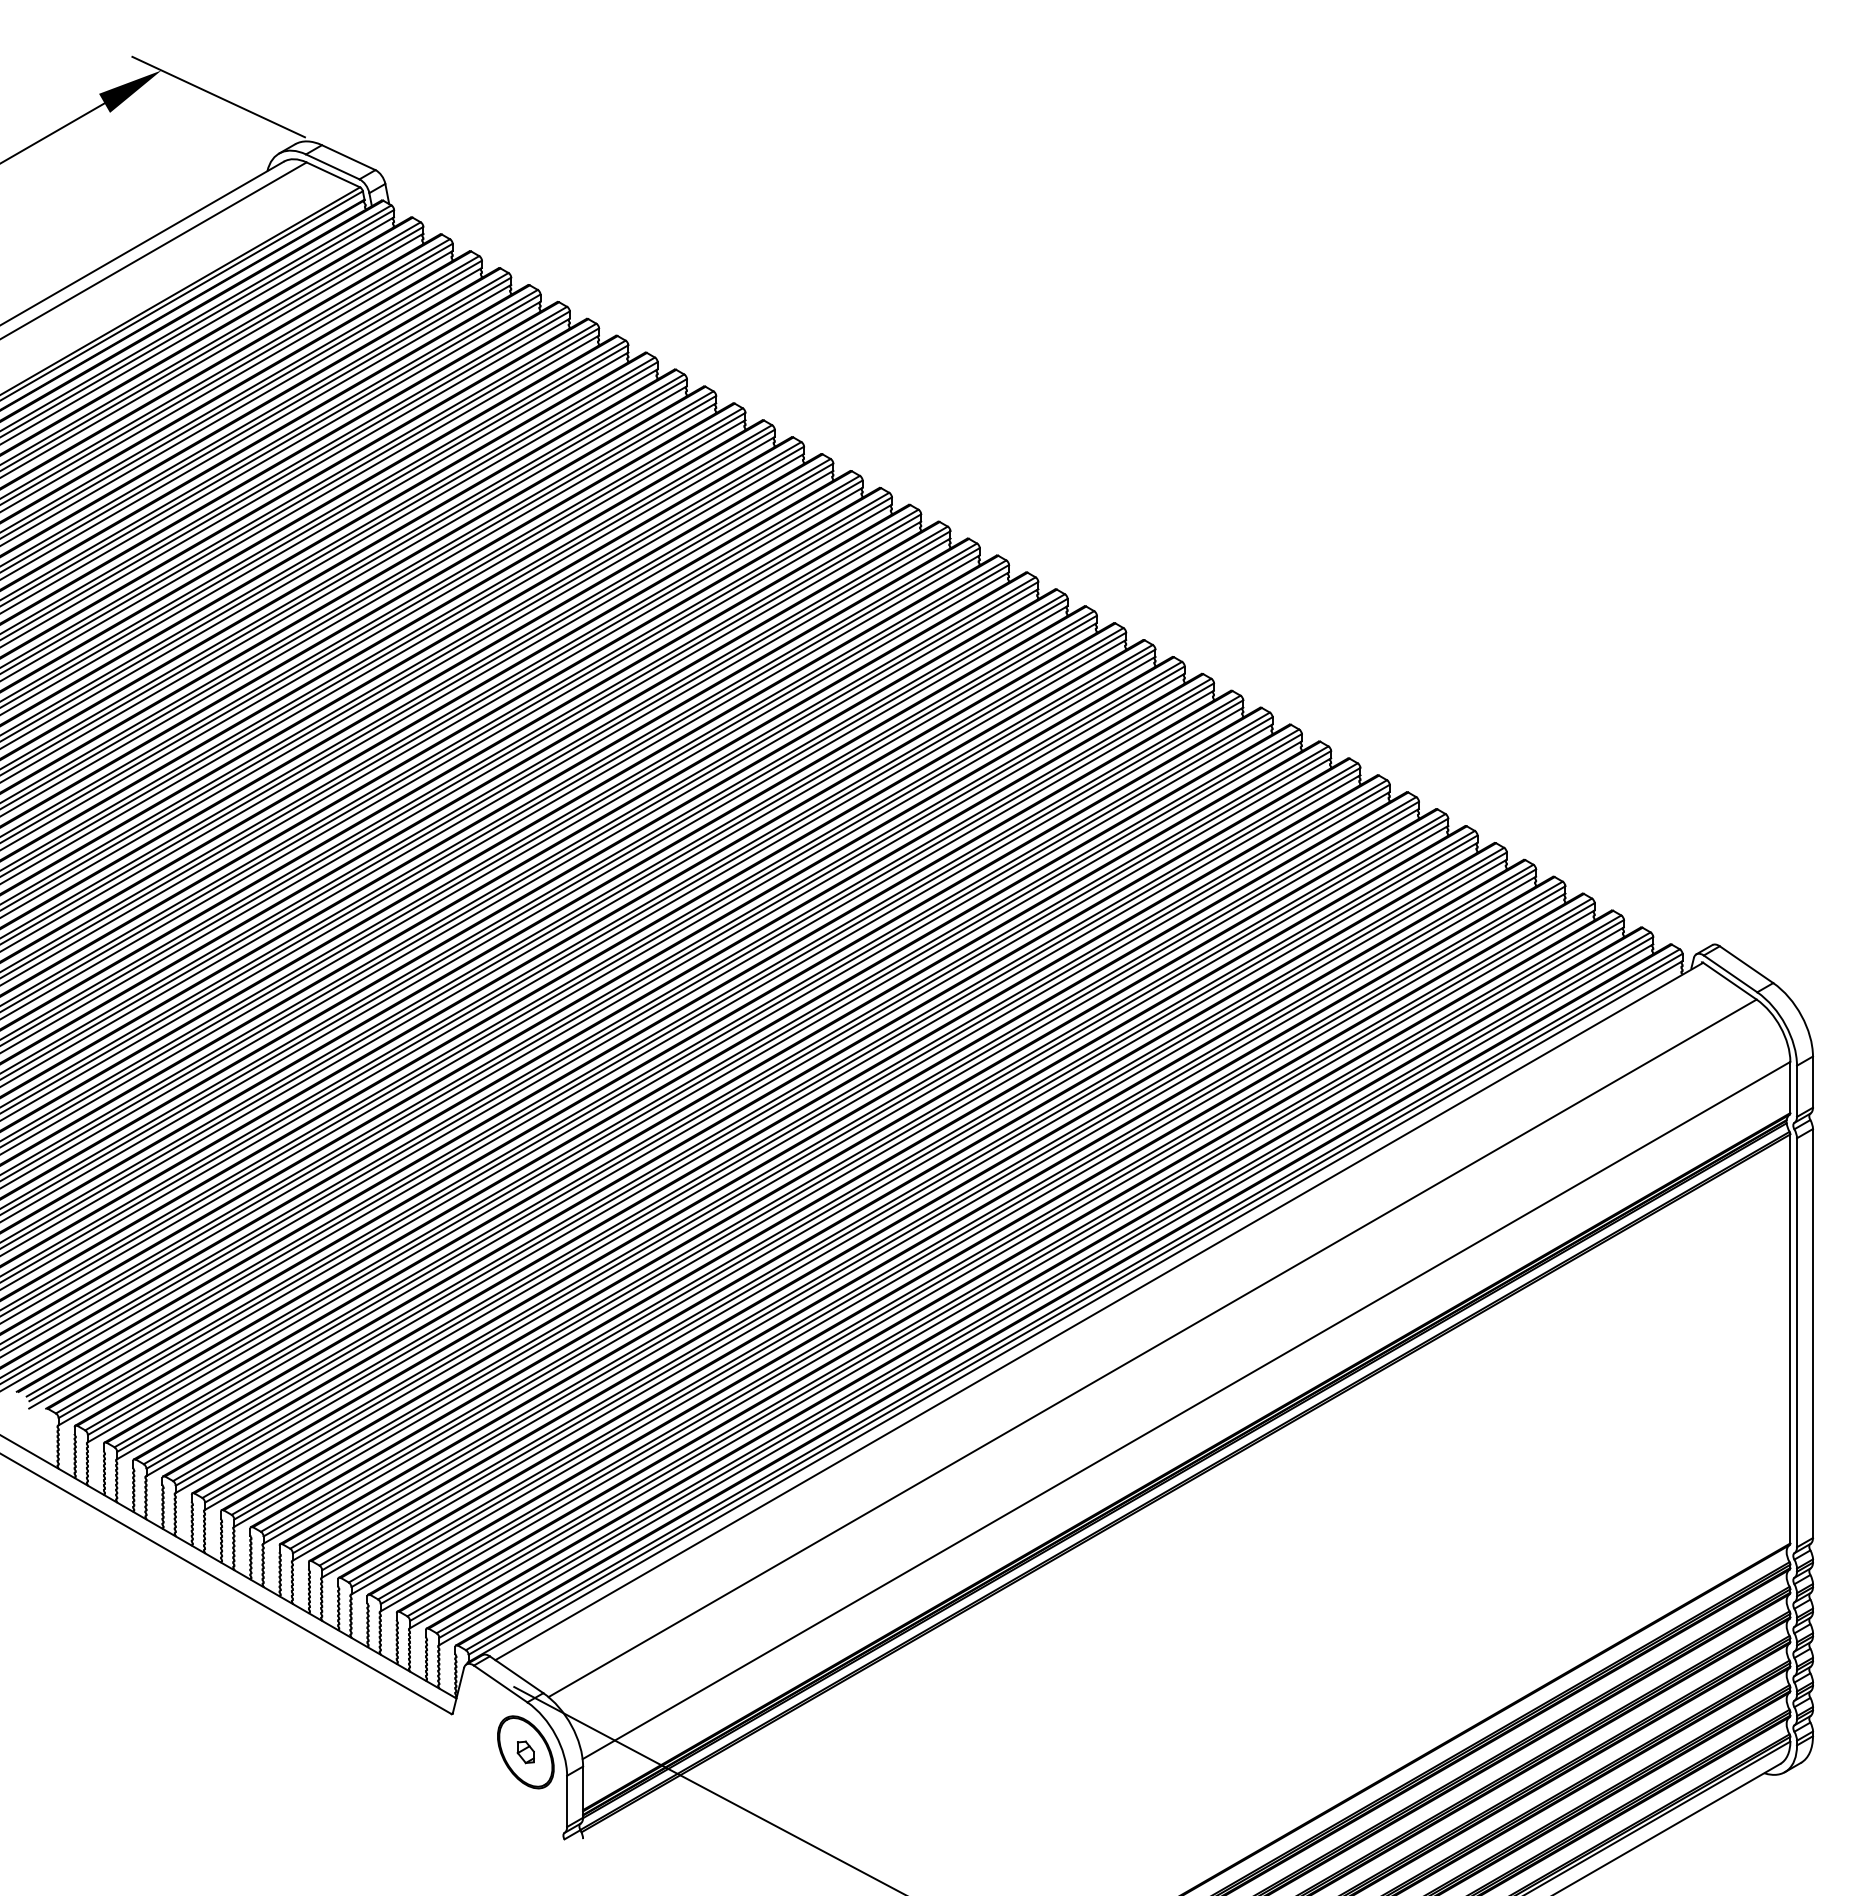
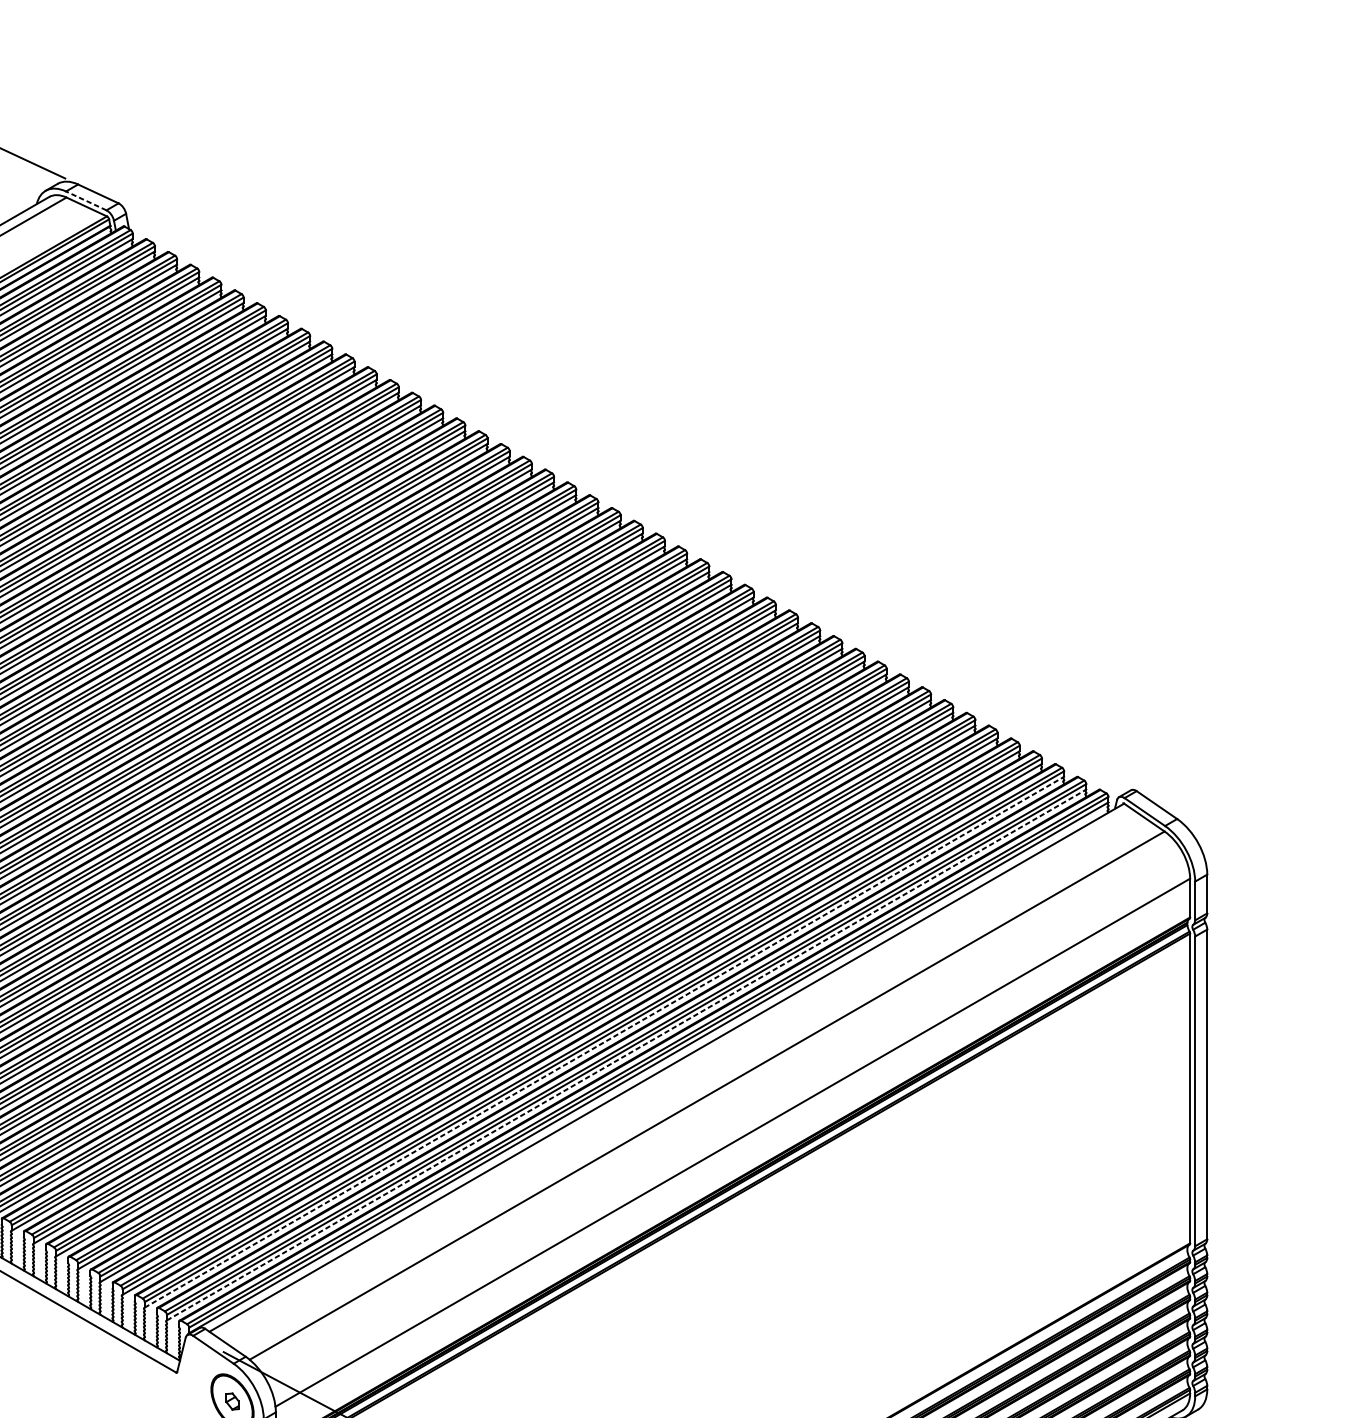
line: (332, 166) -> (86, 200), solid -> dashed
line: (1016, 1277) -> (604, 1041), solid -> dashed
line: (1046, 1294) -> (626, 1054), solid -> dashed

